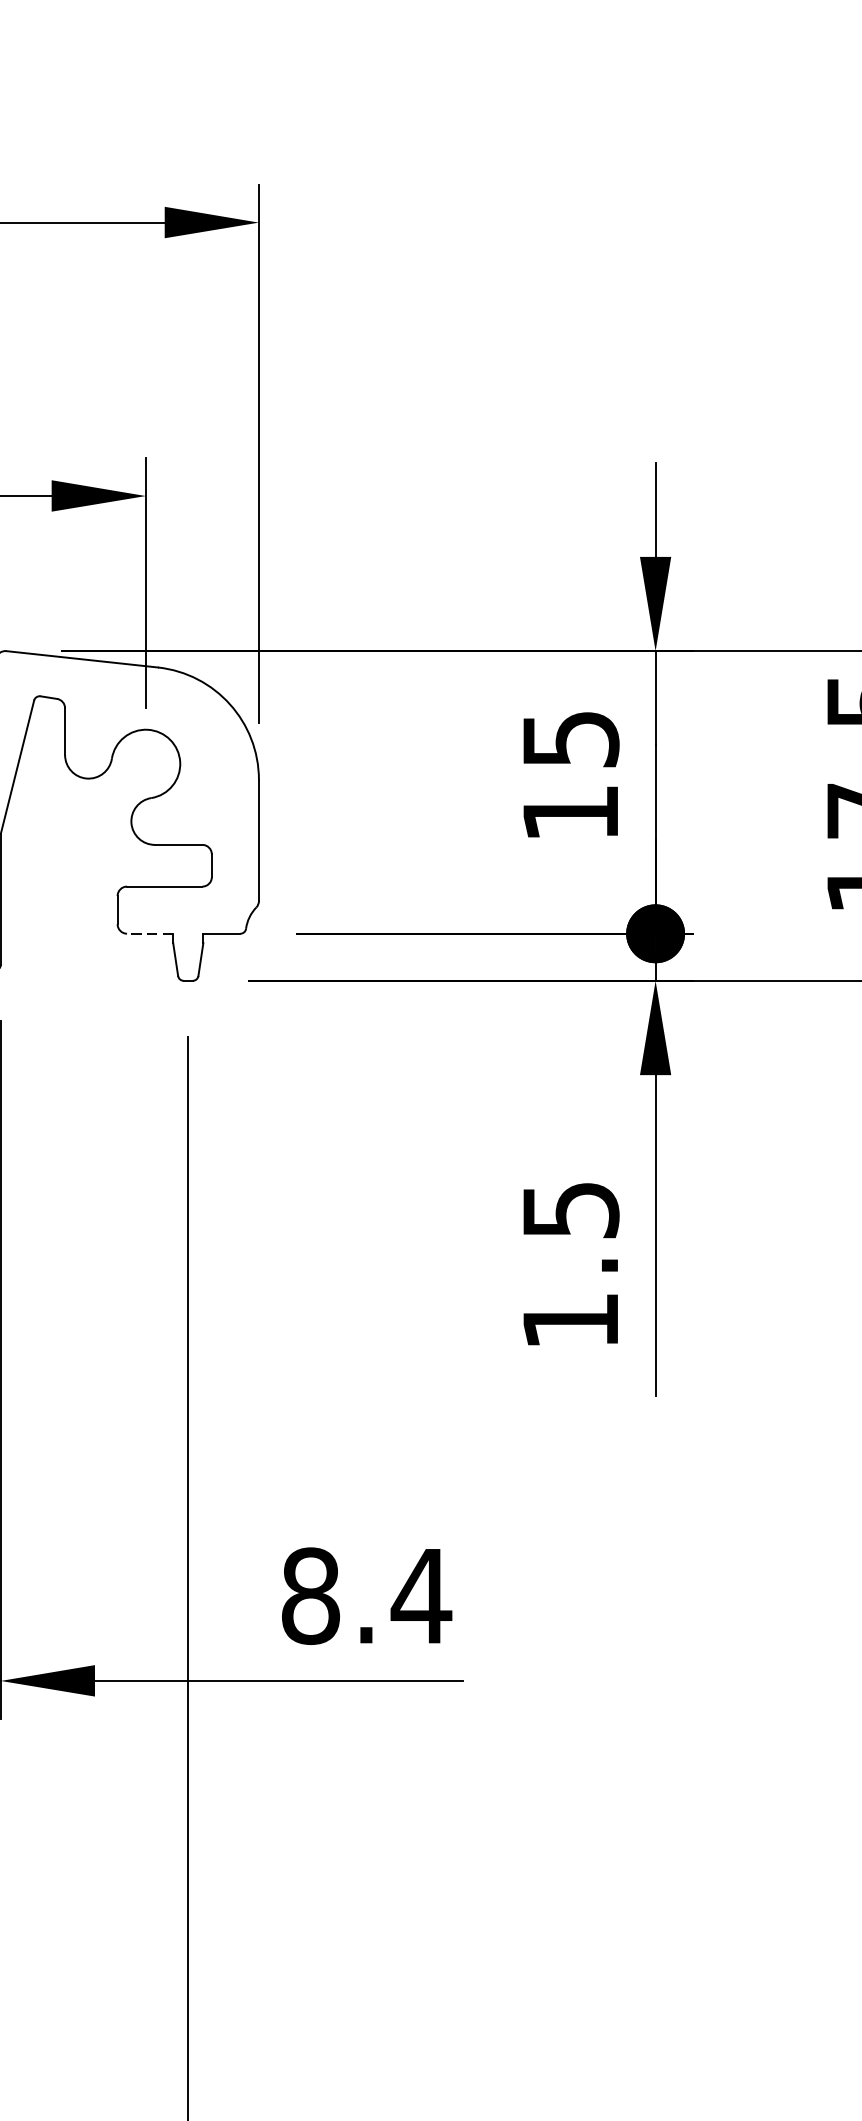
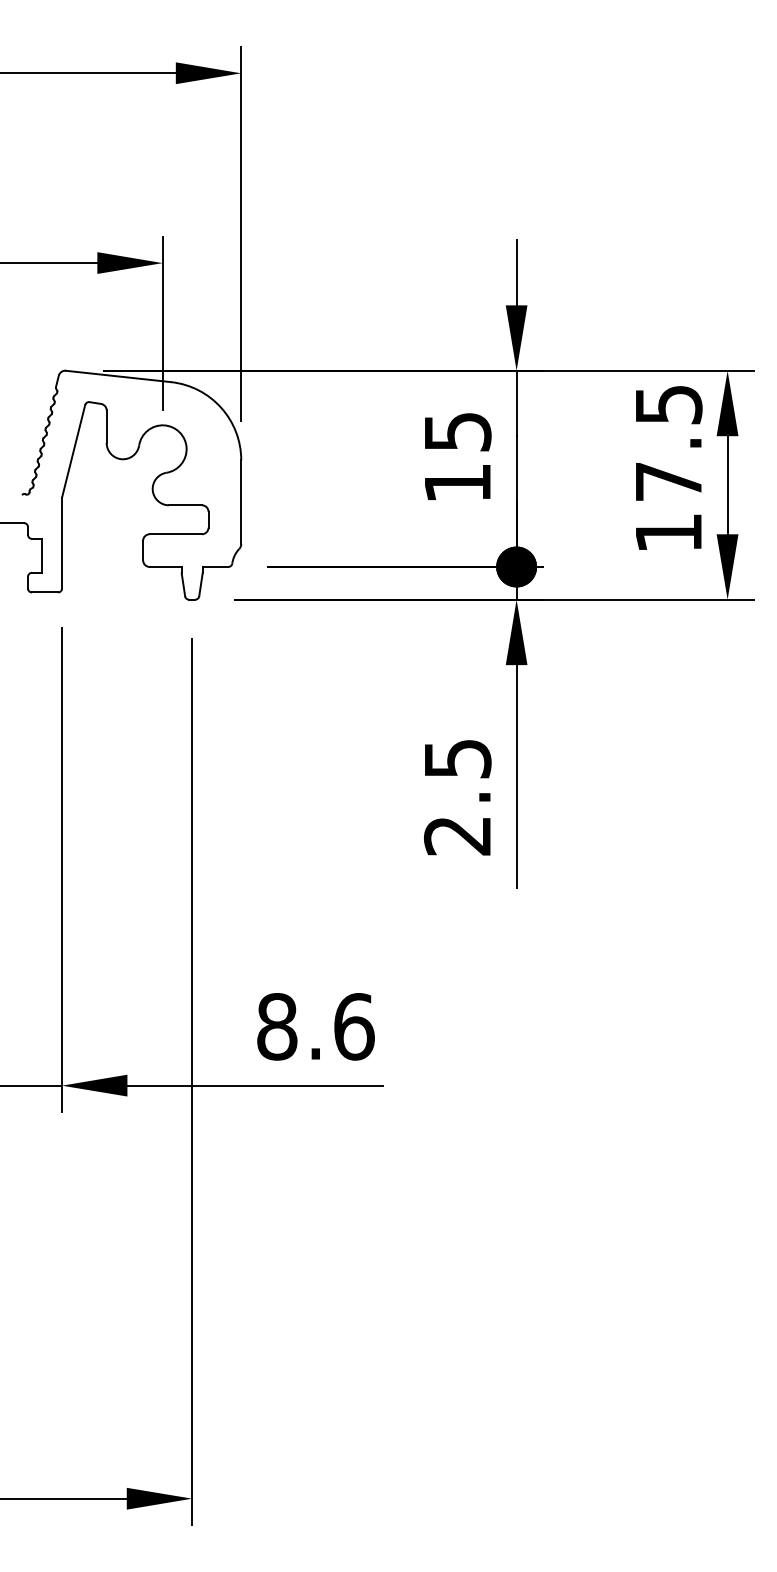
line: (149, 933) -> (165, 566), dashed -> solid
text: (569, 1321) -> (456, 836), 1.5 -> 2.5
text: (420, 1595) -> (353, 1026), 8.4 -> 8.6

